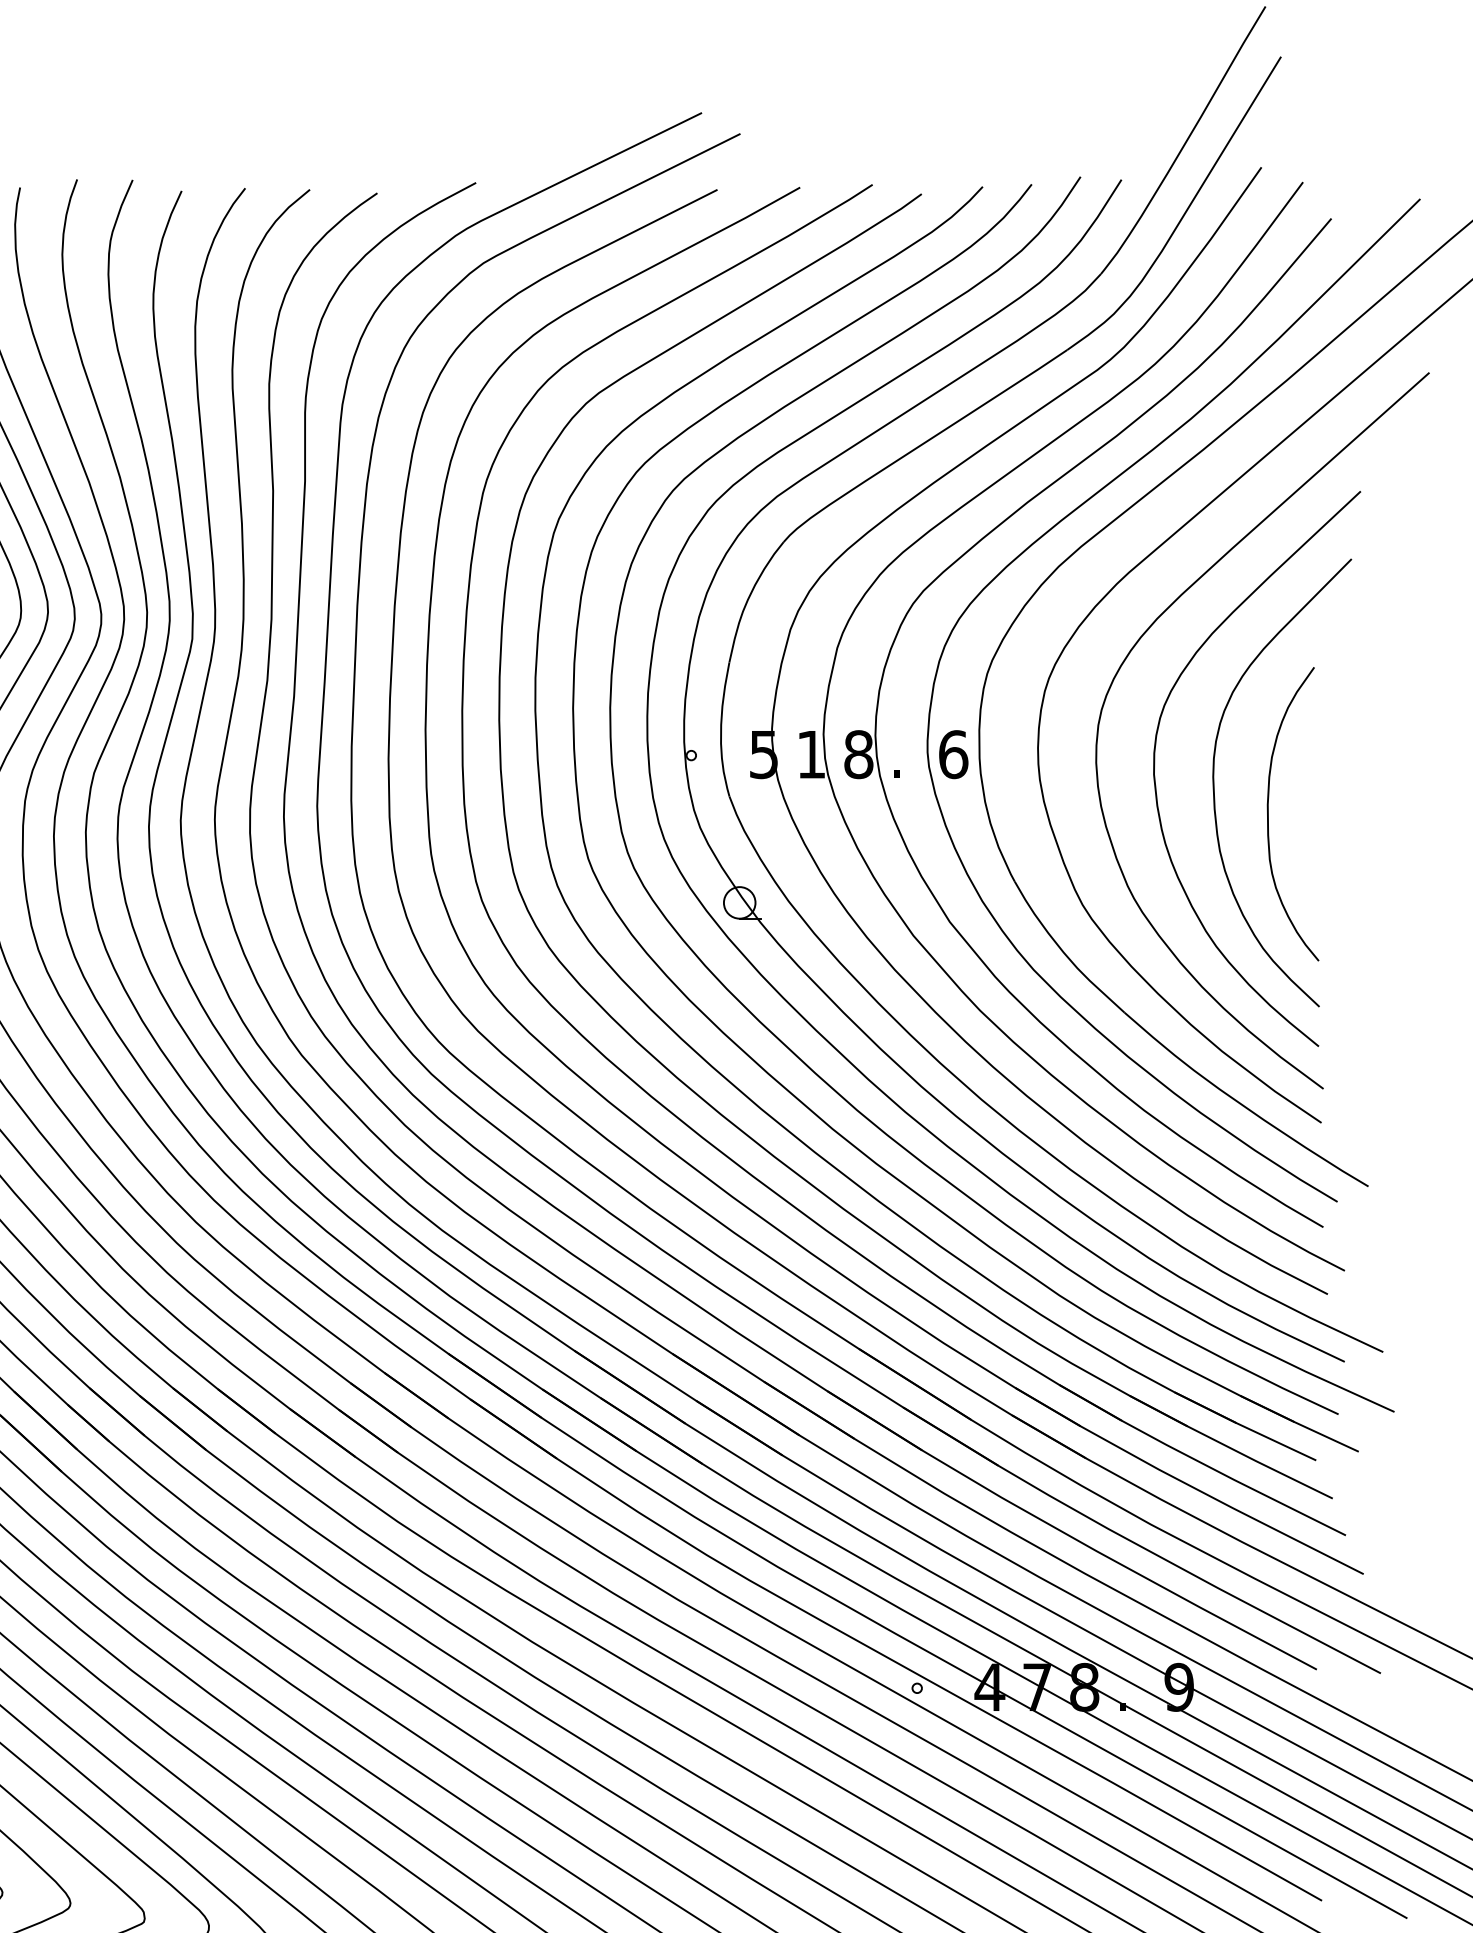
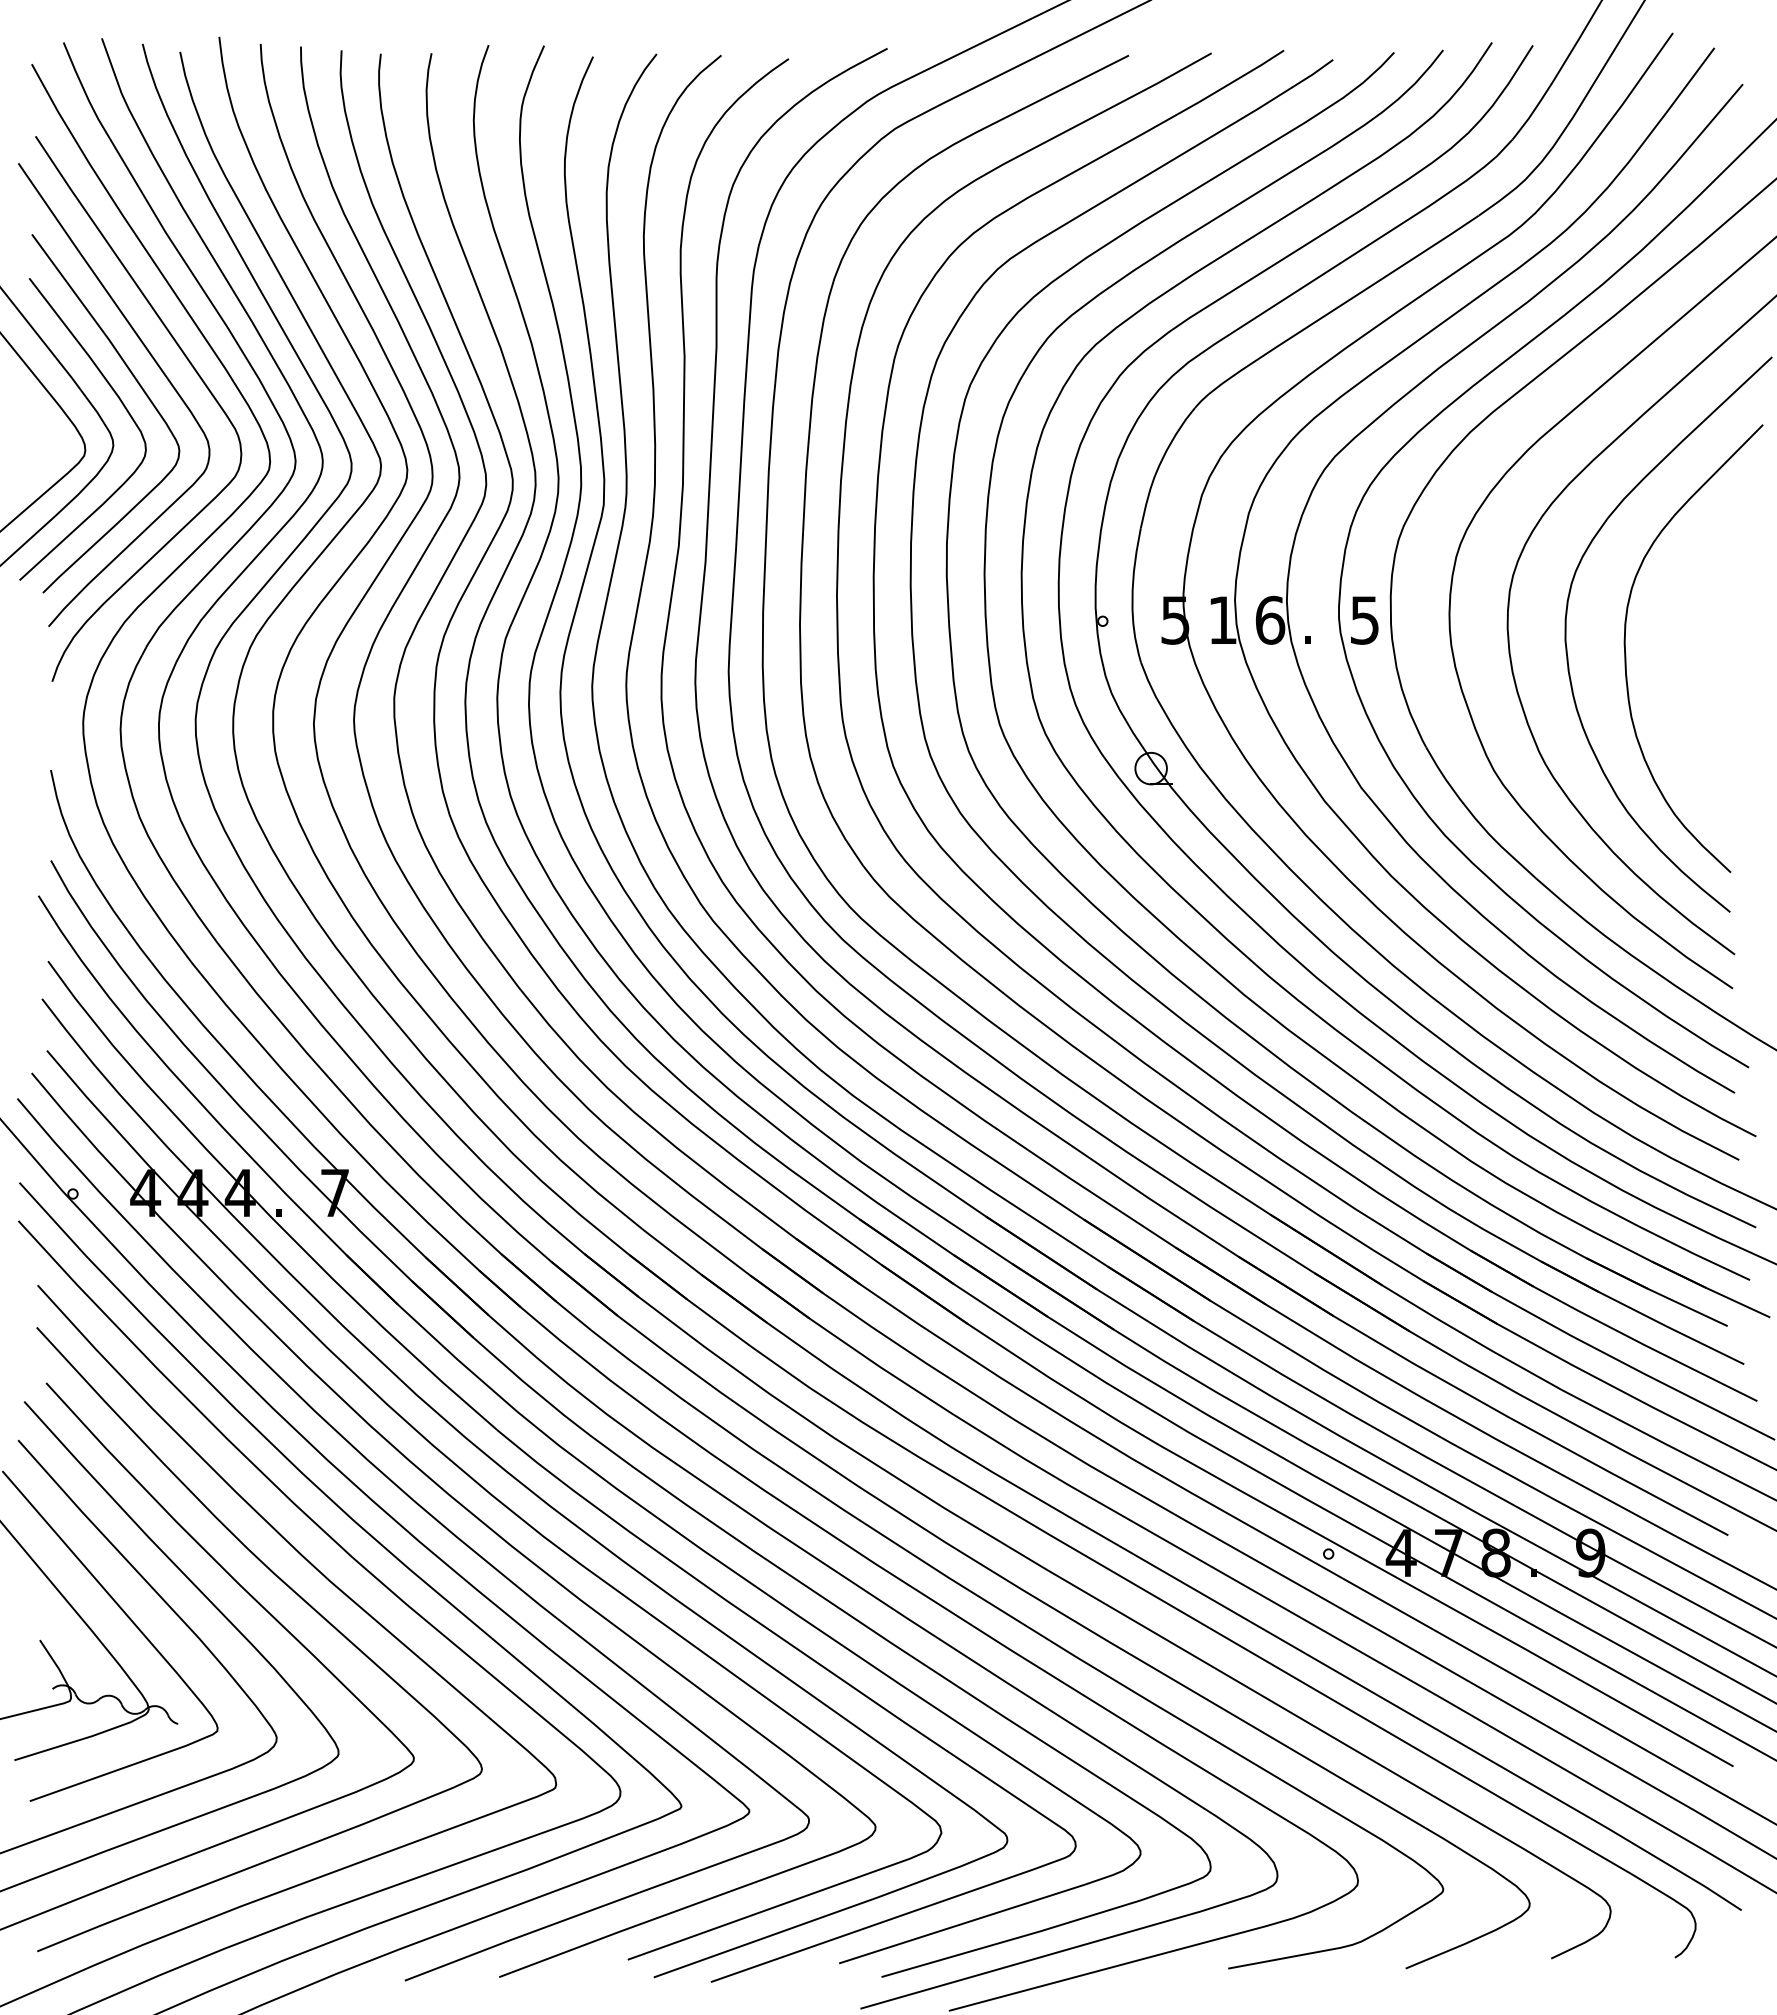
text: (859, 753) -> (1270, 619), 8 -> 6
text: (953, 753) -> (1364, 619), 6 -> 5
curve: (1269, 813) -> (1680, 679), removed

